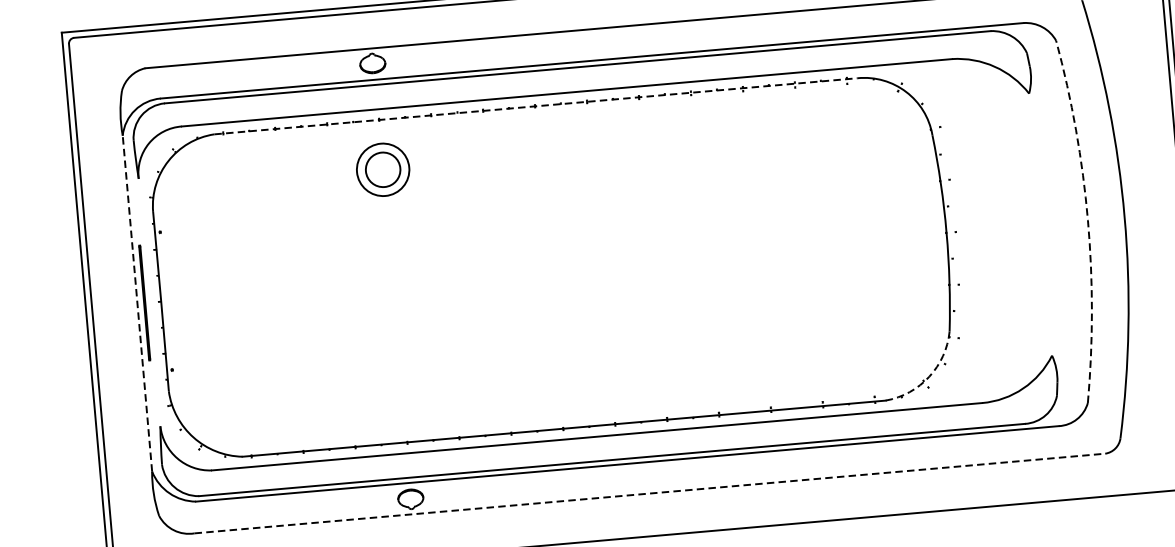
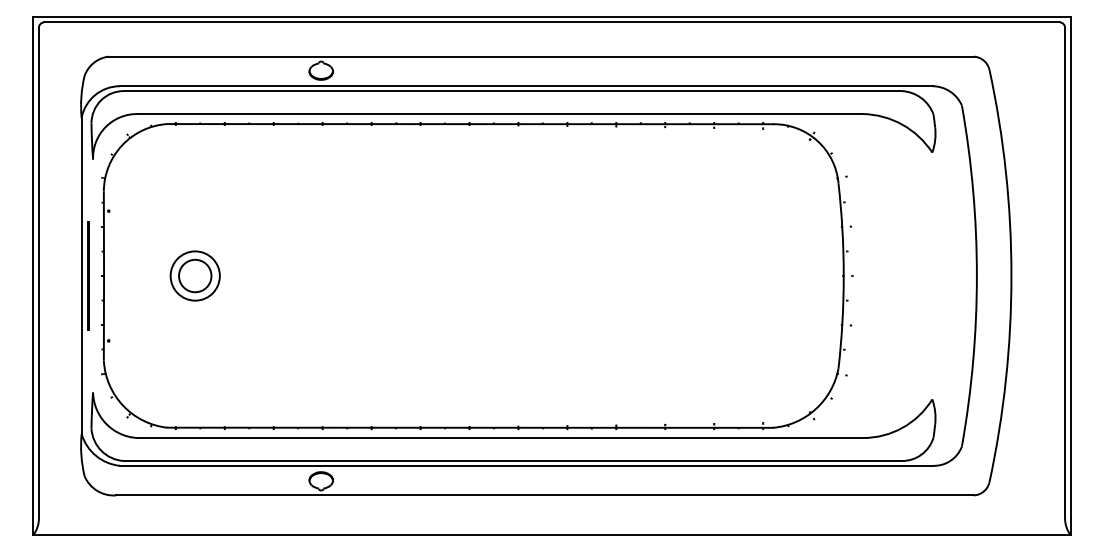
line: (536, 106) -> (470, 124), dashed -> solid
part: (382, 169) -> (194, 275), moved
arc: (1087, 221) -> (976, 276), dashed -> solid
line: (137, 303) -> (81, 275), dashed -> solid
arc: (928, 377) -> (815, 409), dashed -> solid
line: (650, 493) -> (545, 495), dashed -> solid

